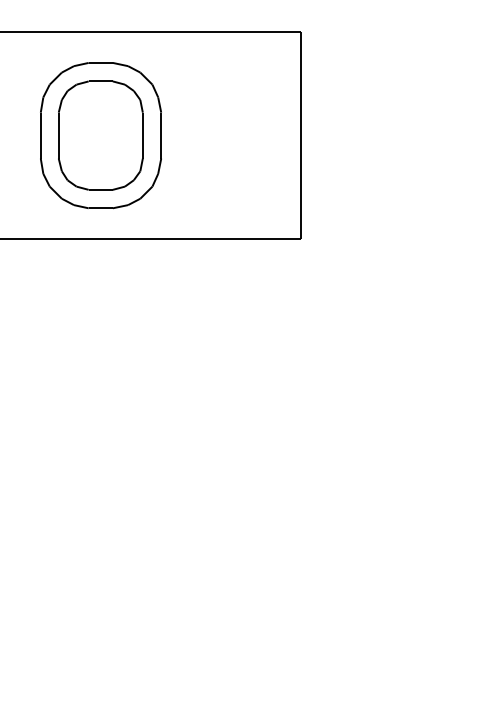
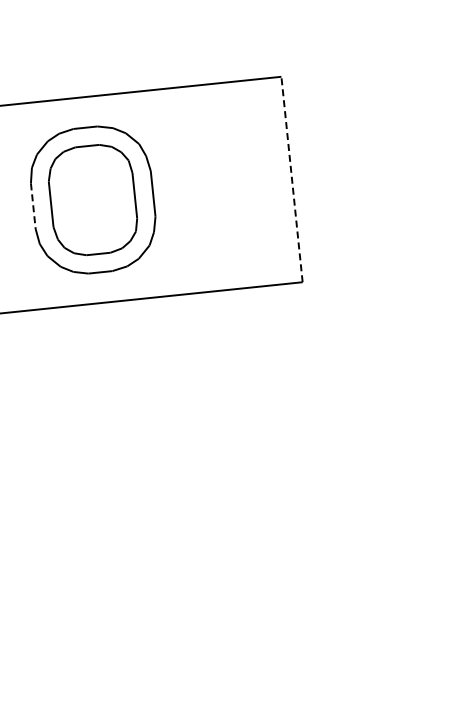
line: (40, 135) -> (33, 206), solid -> dashed
line: (300, 135) -> (291, 179), solid -> dashed

